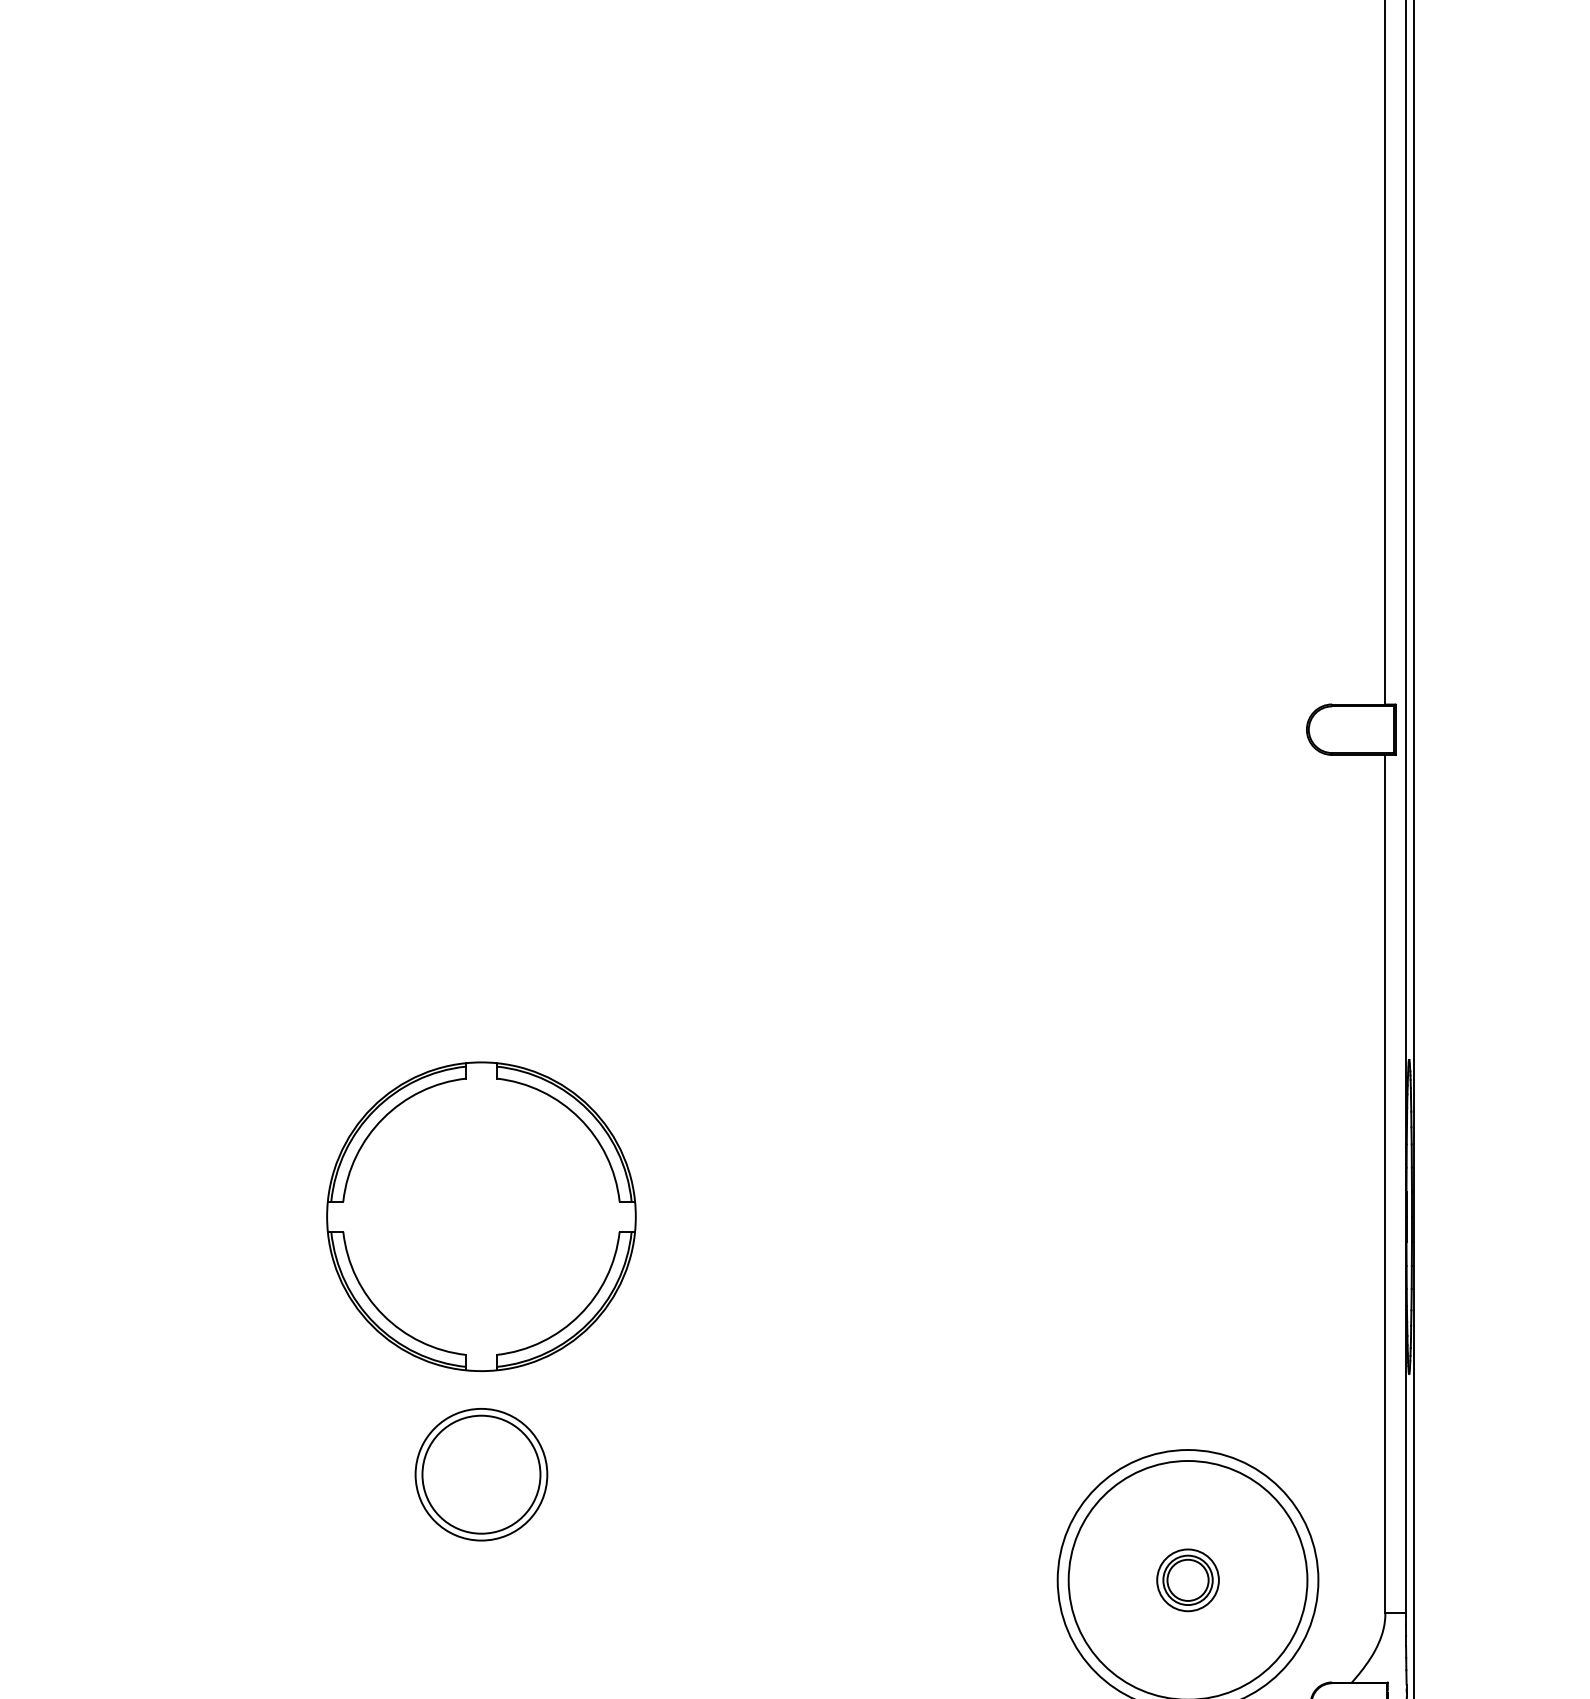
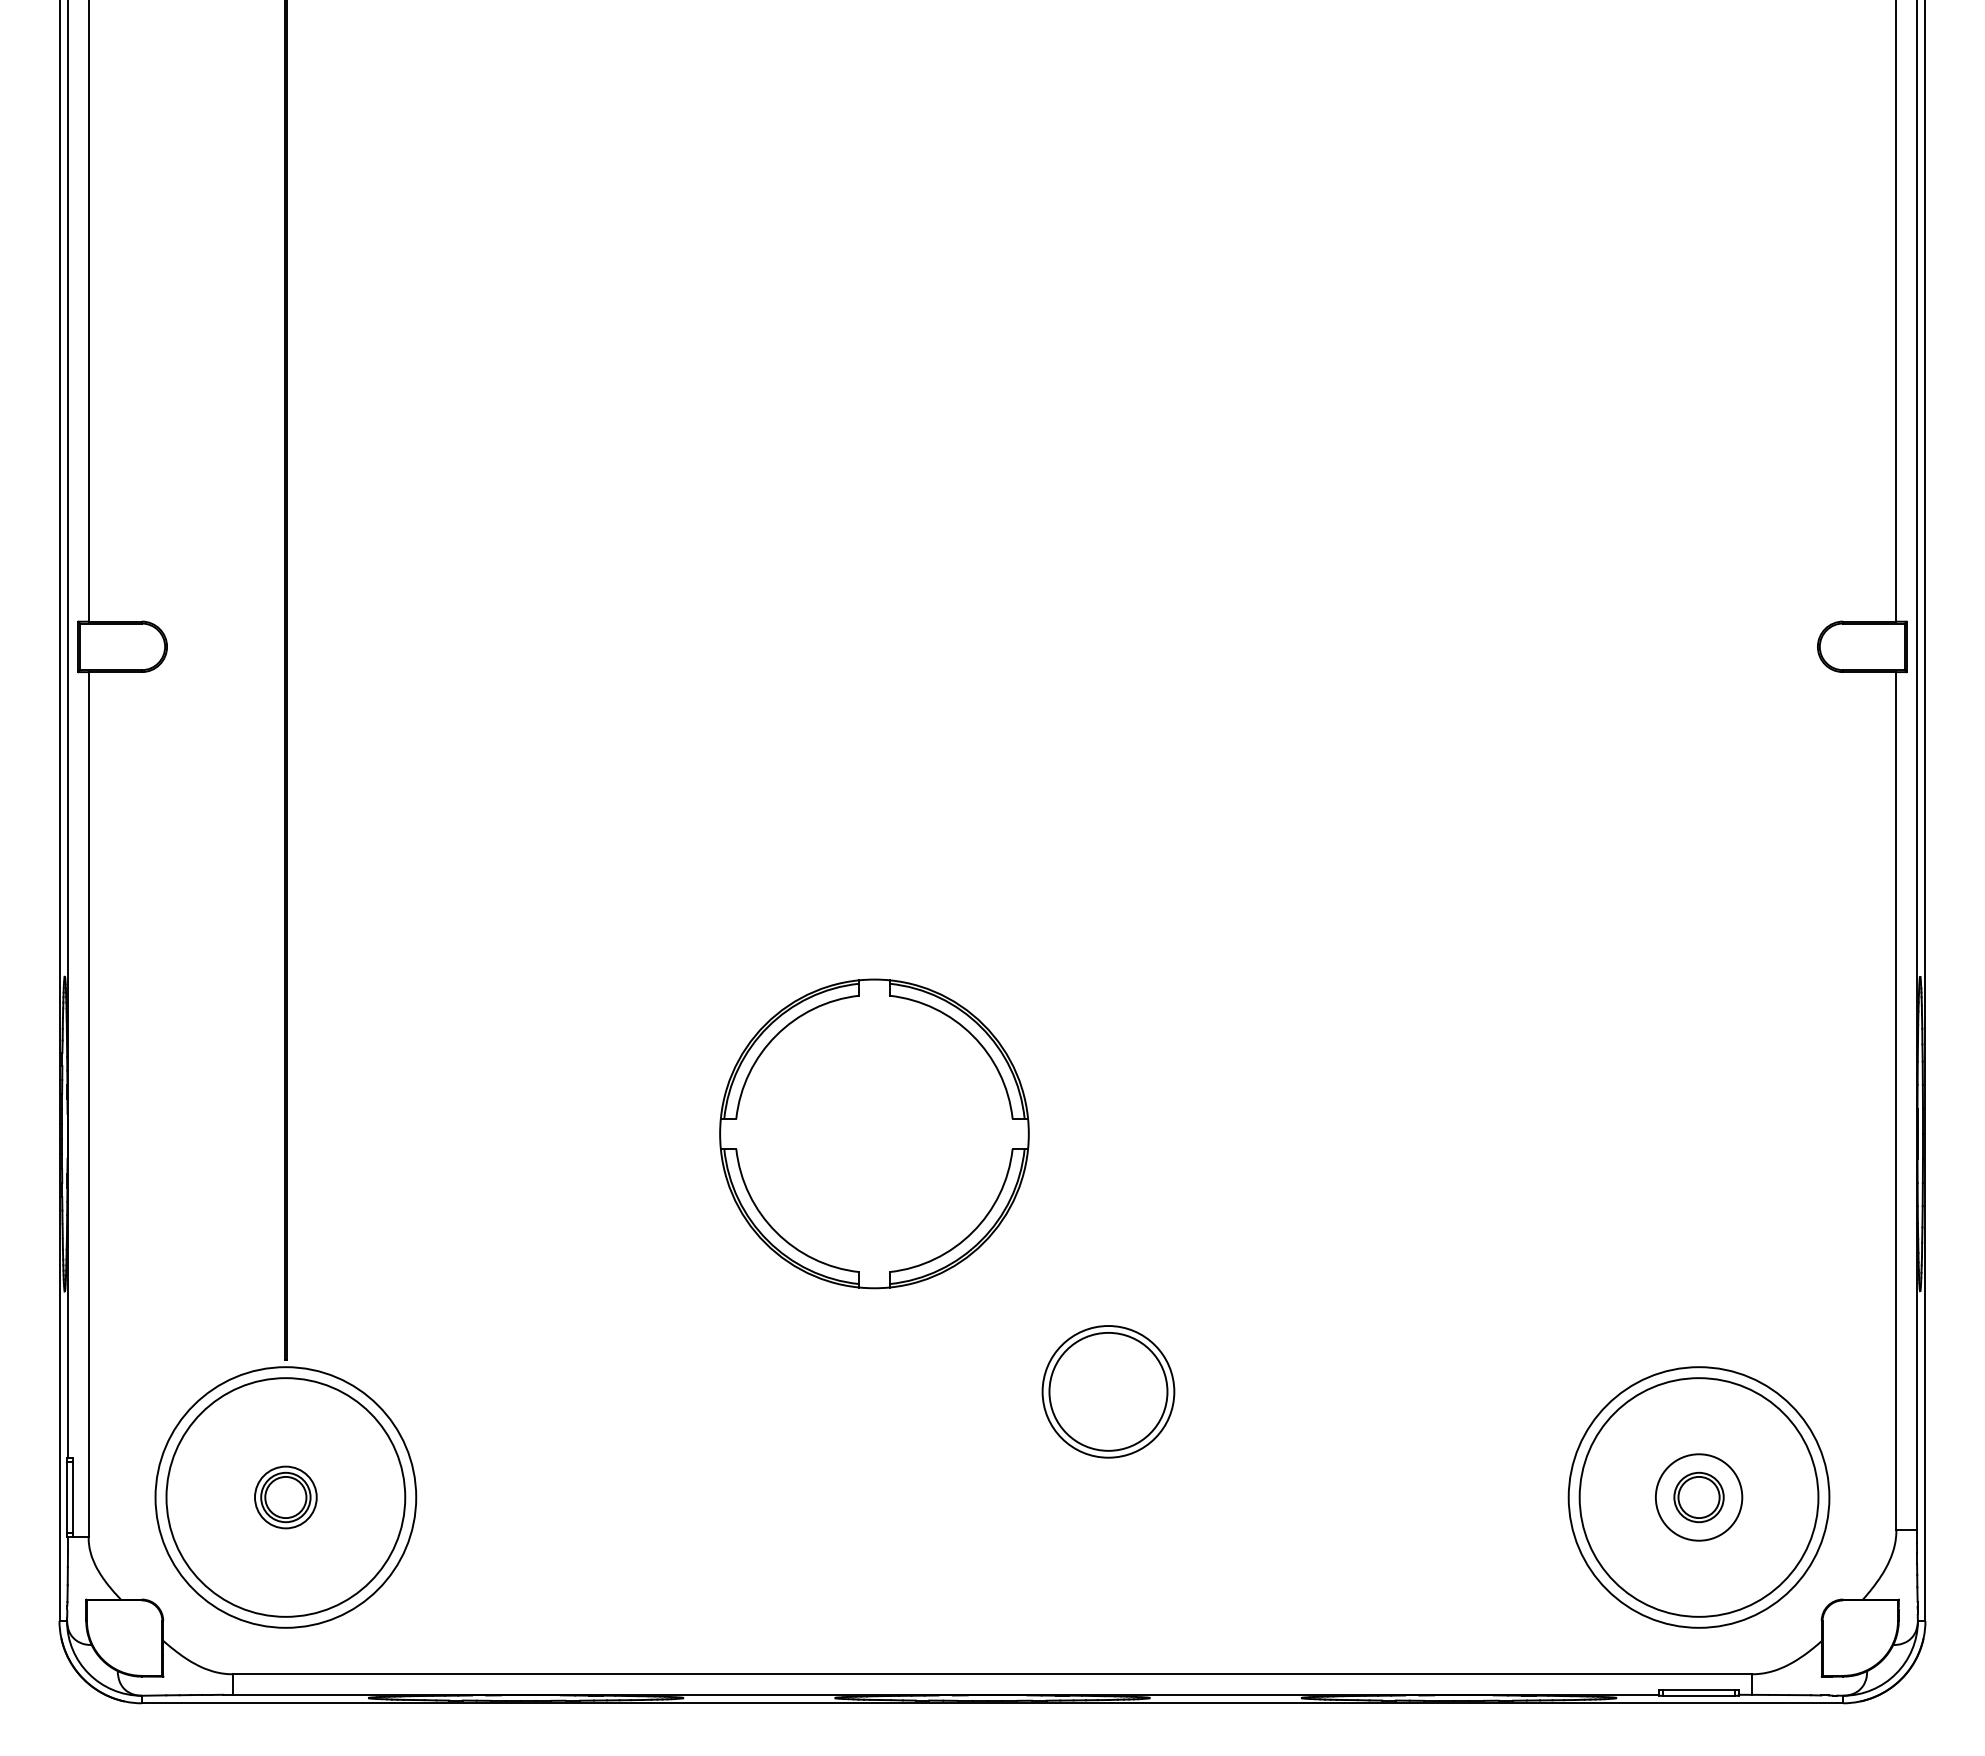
part: (481, 1216) -> (874, 1133), moved
part: (481, 1474) -> (1108, 1391), moved
circle: (1187, 1580) -> (1698, 1497), size x1.4

